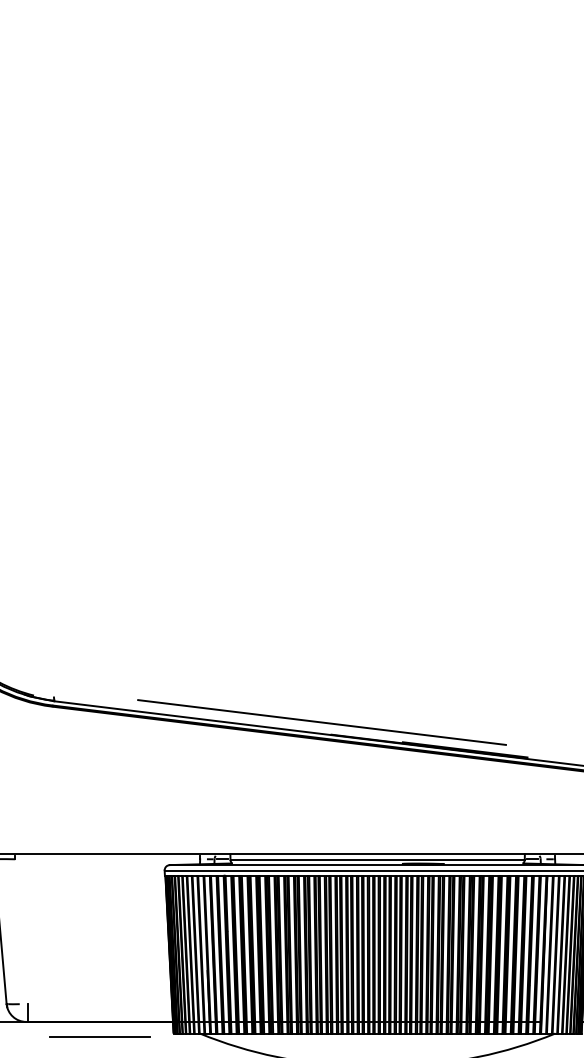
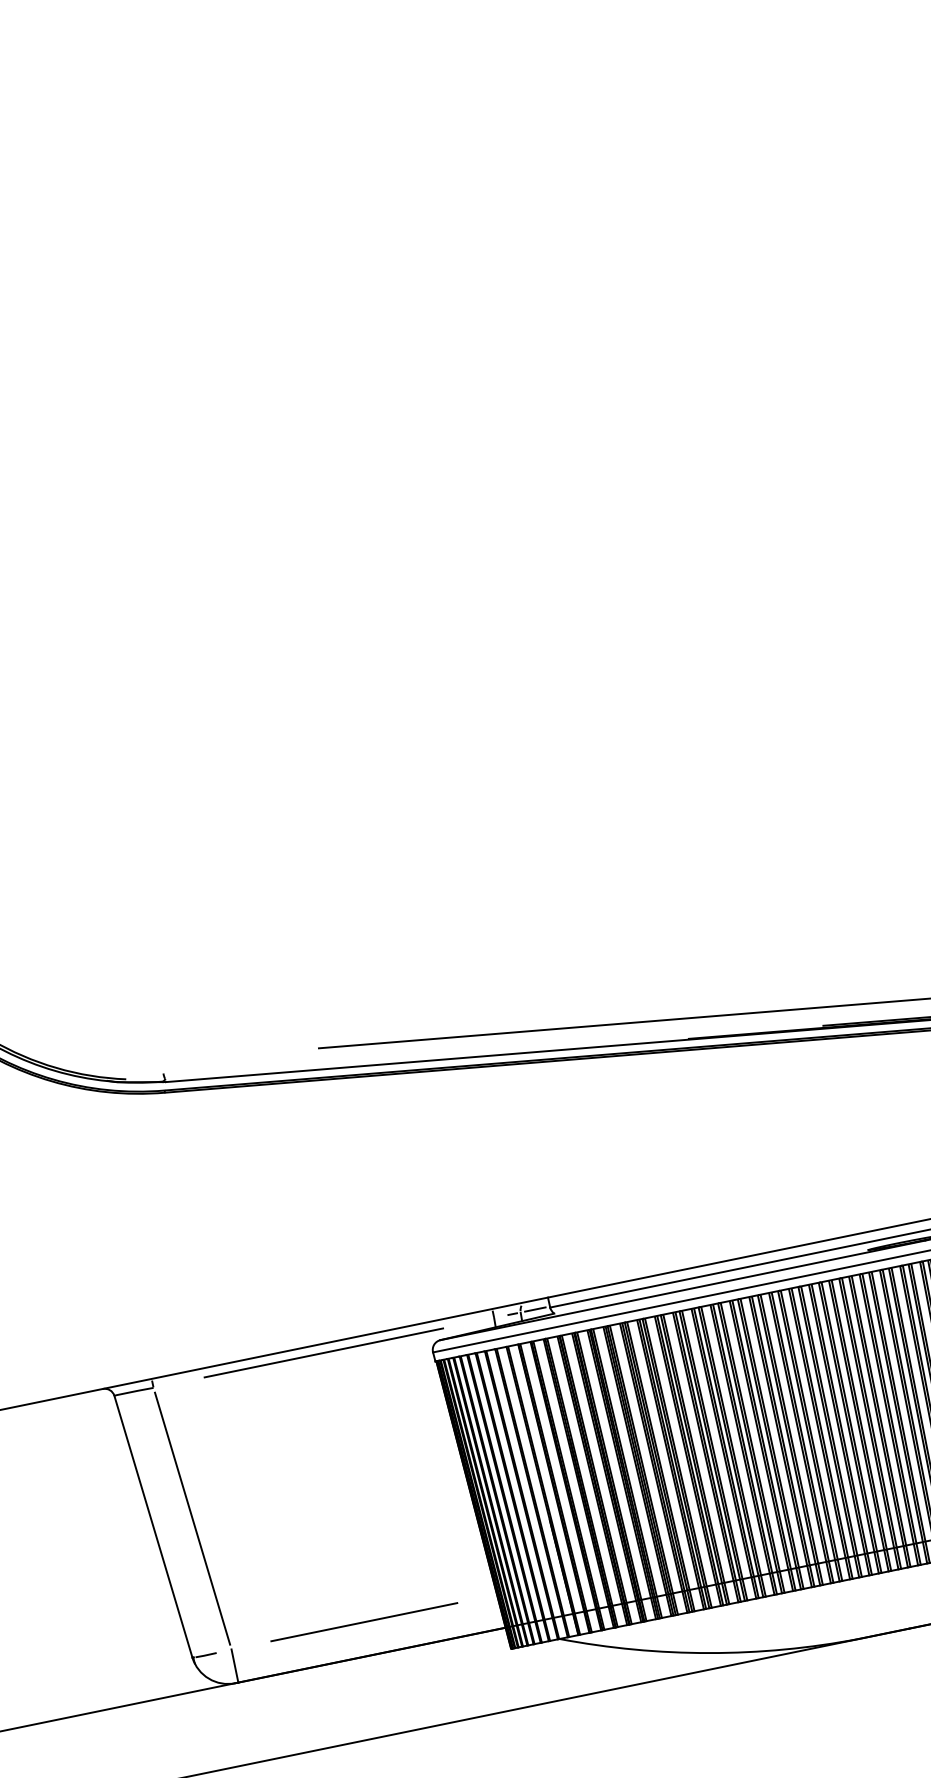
line: (107, 859) -> (323, 1353), added
line: (21, 931) -> (192, 1518), added
line: (99, 1036) -> (363, 1621), moved

